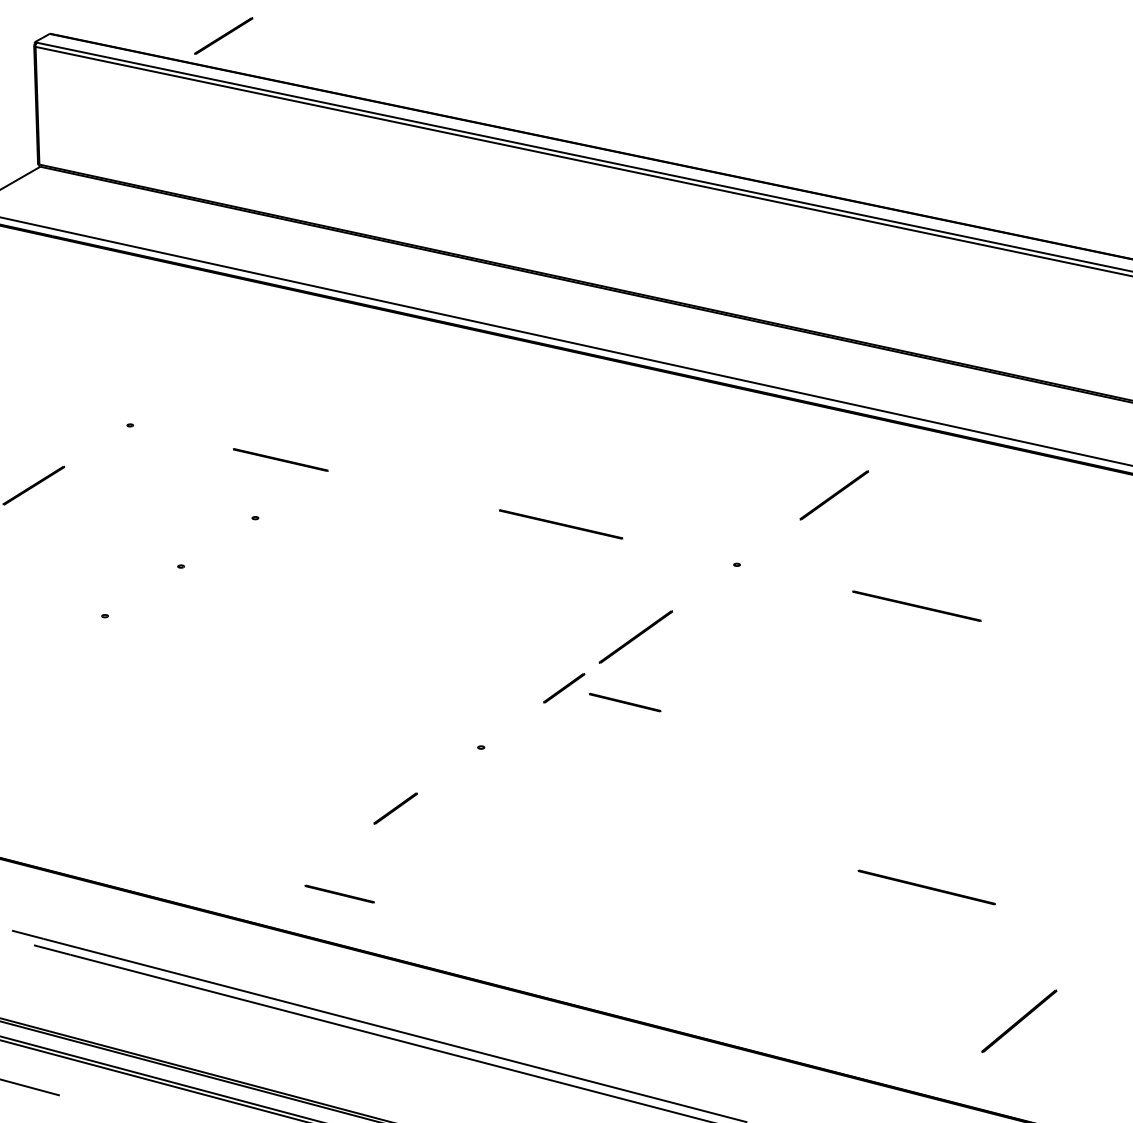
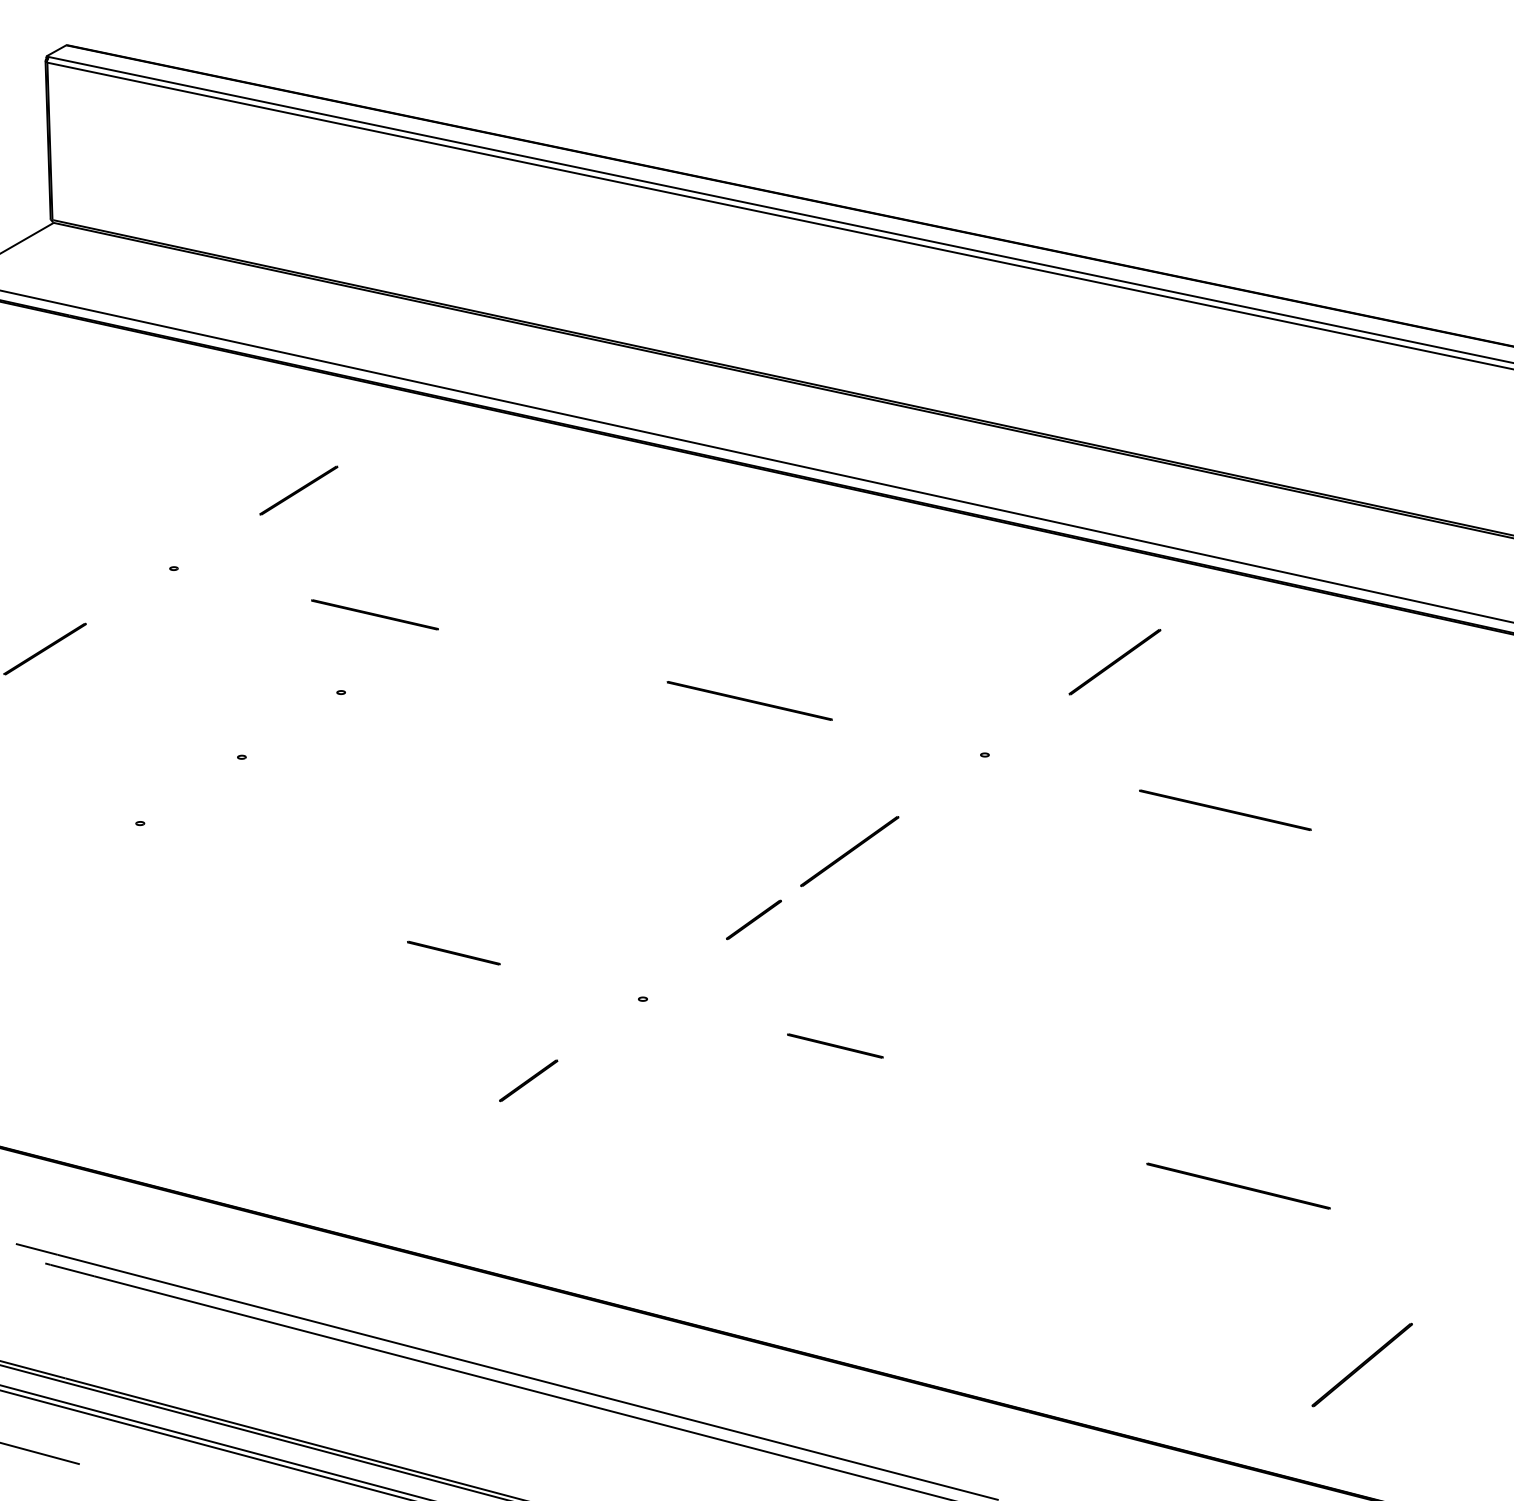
line: (223, 35) -> (298, 489), moved
line: (624, 702) -> (834, 1045), moved
line: (339, 893) -> (453, 952), moved

